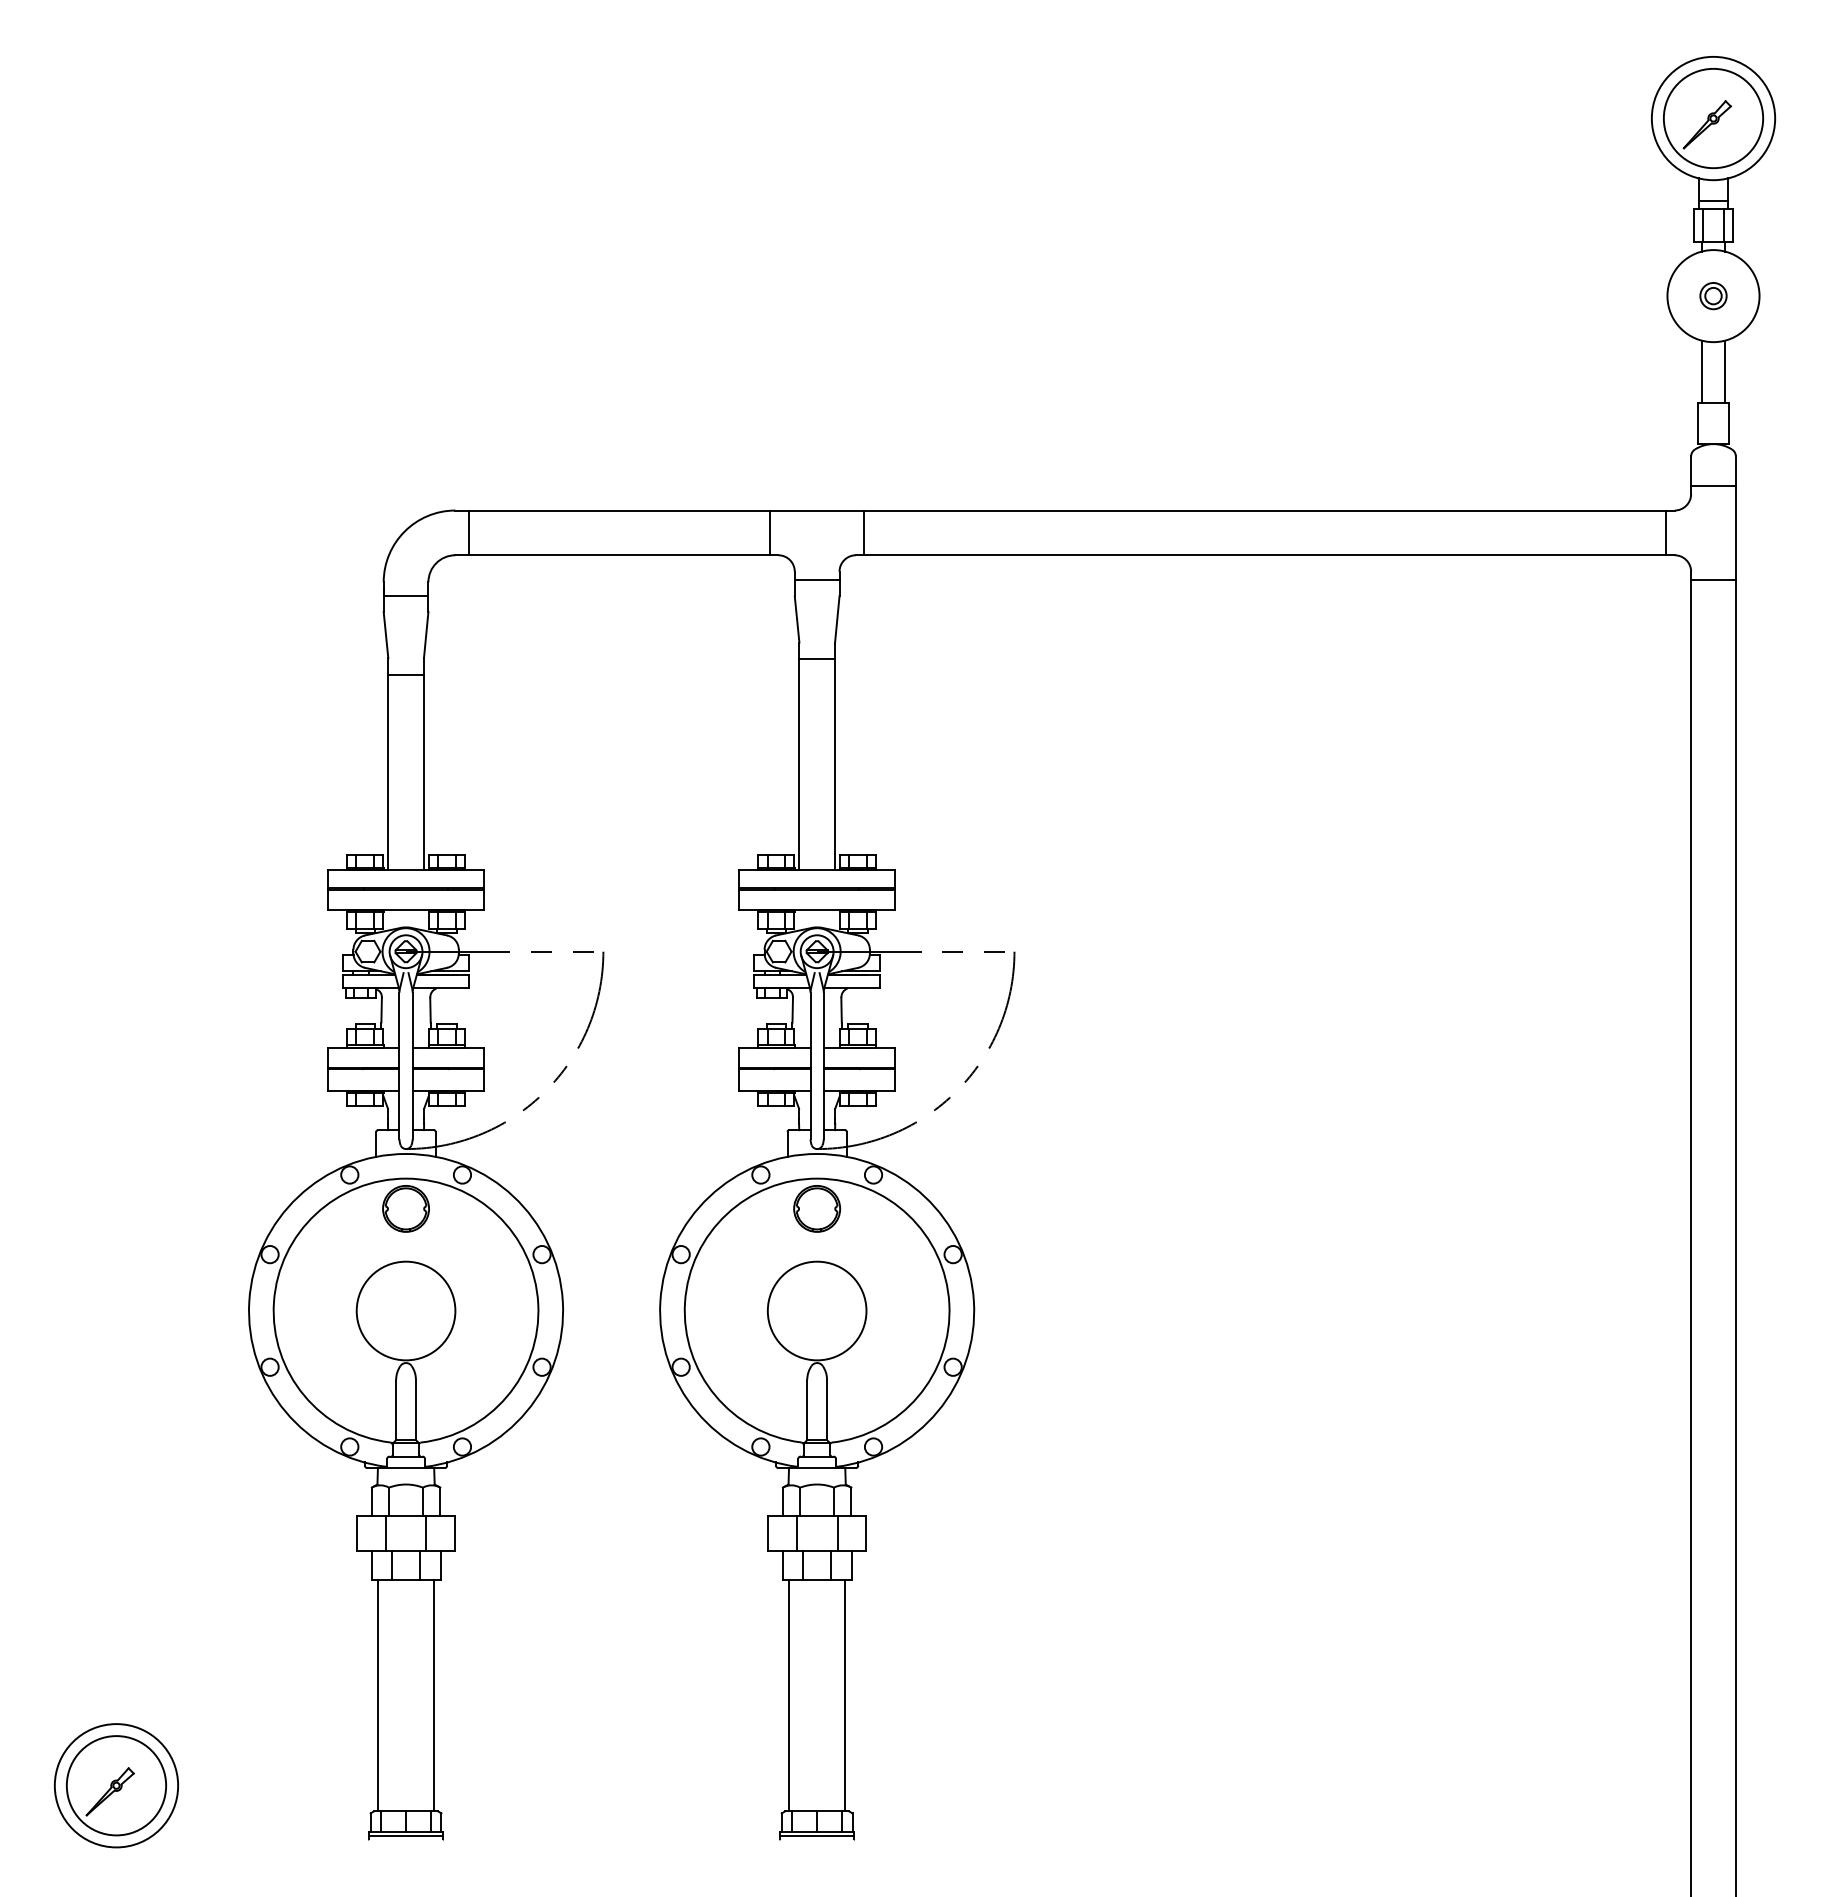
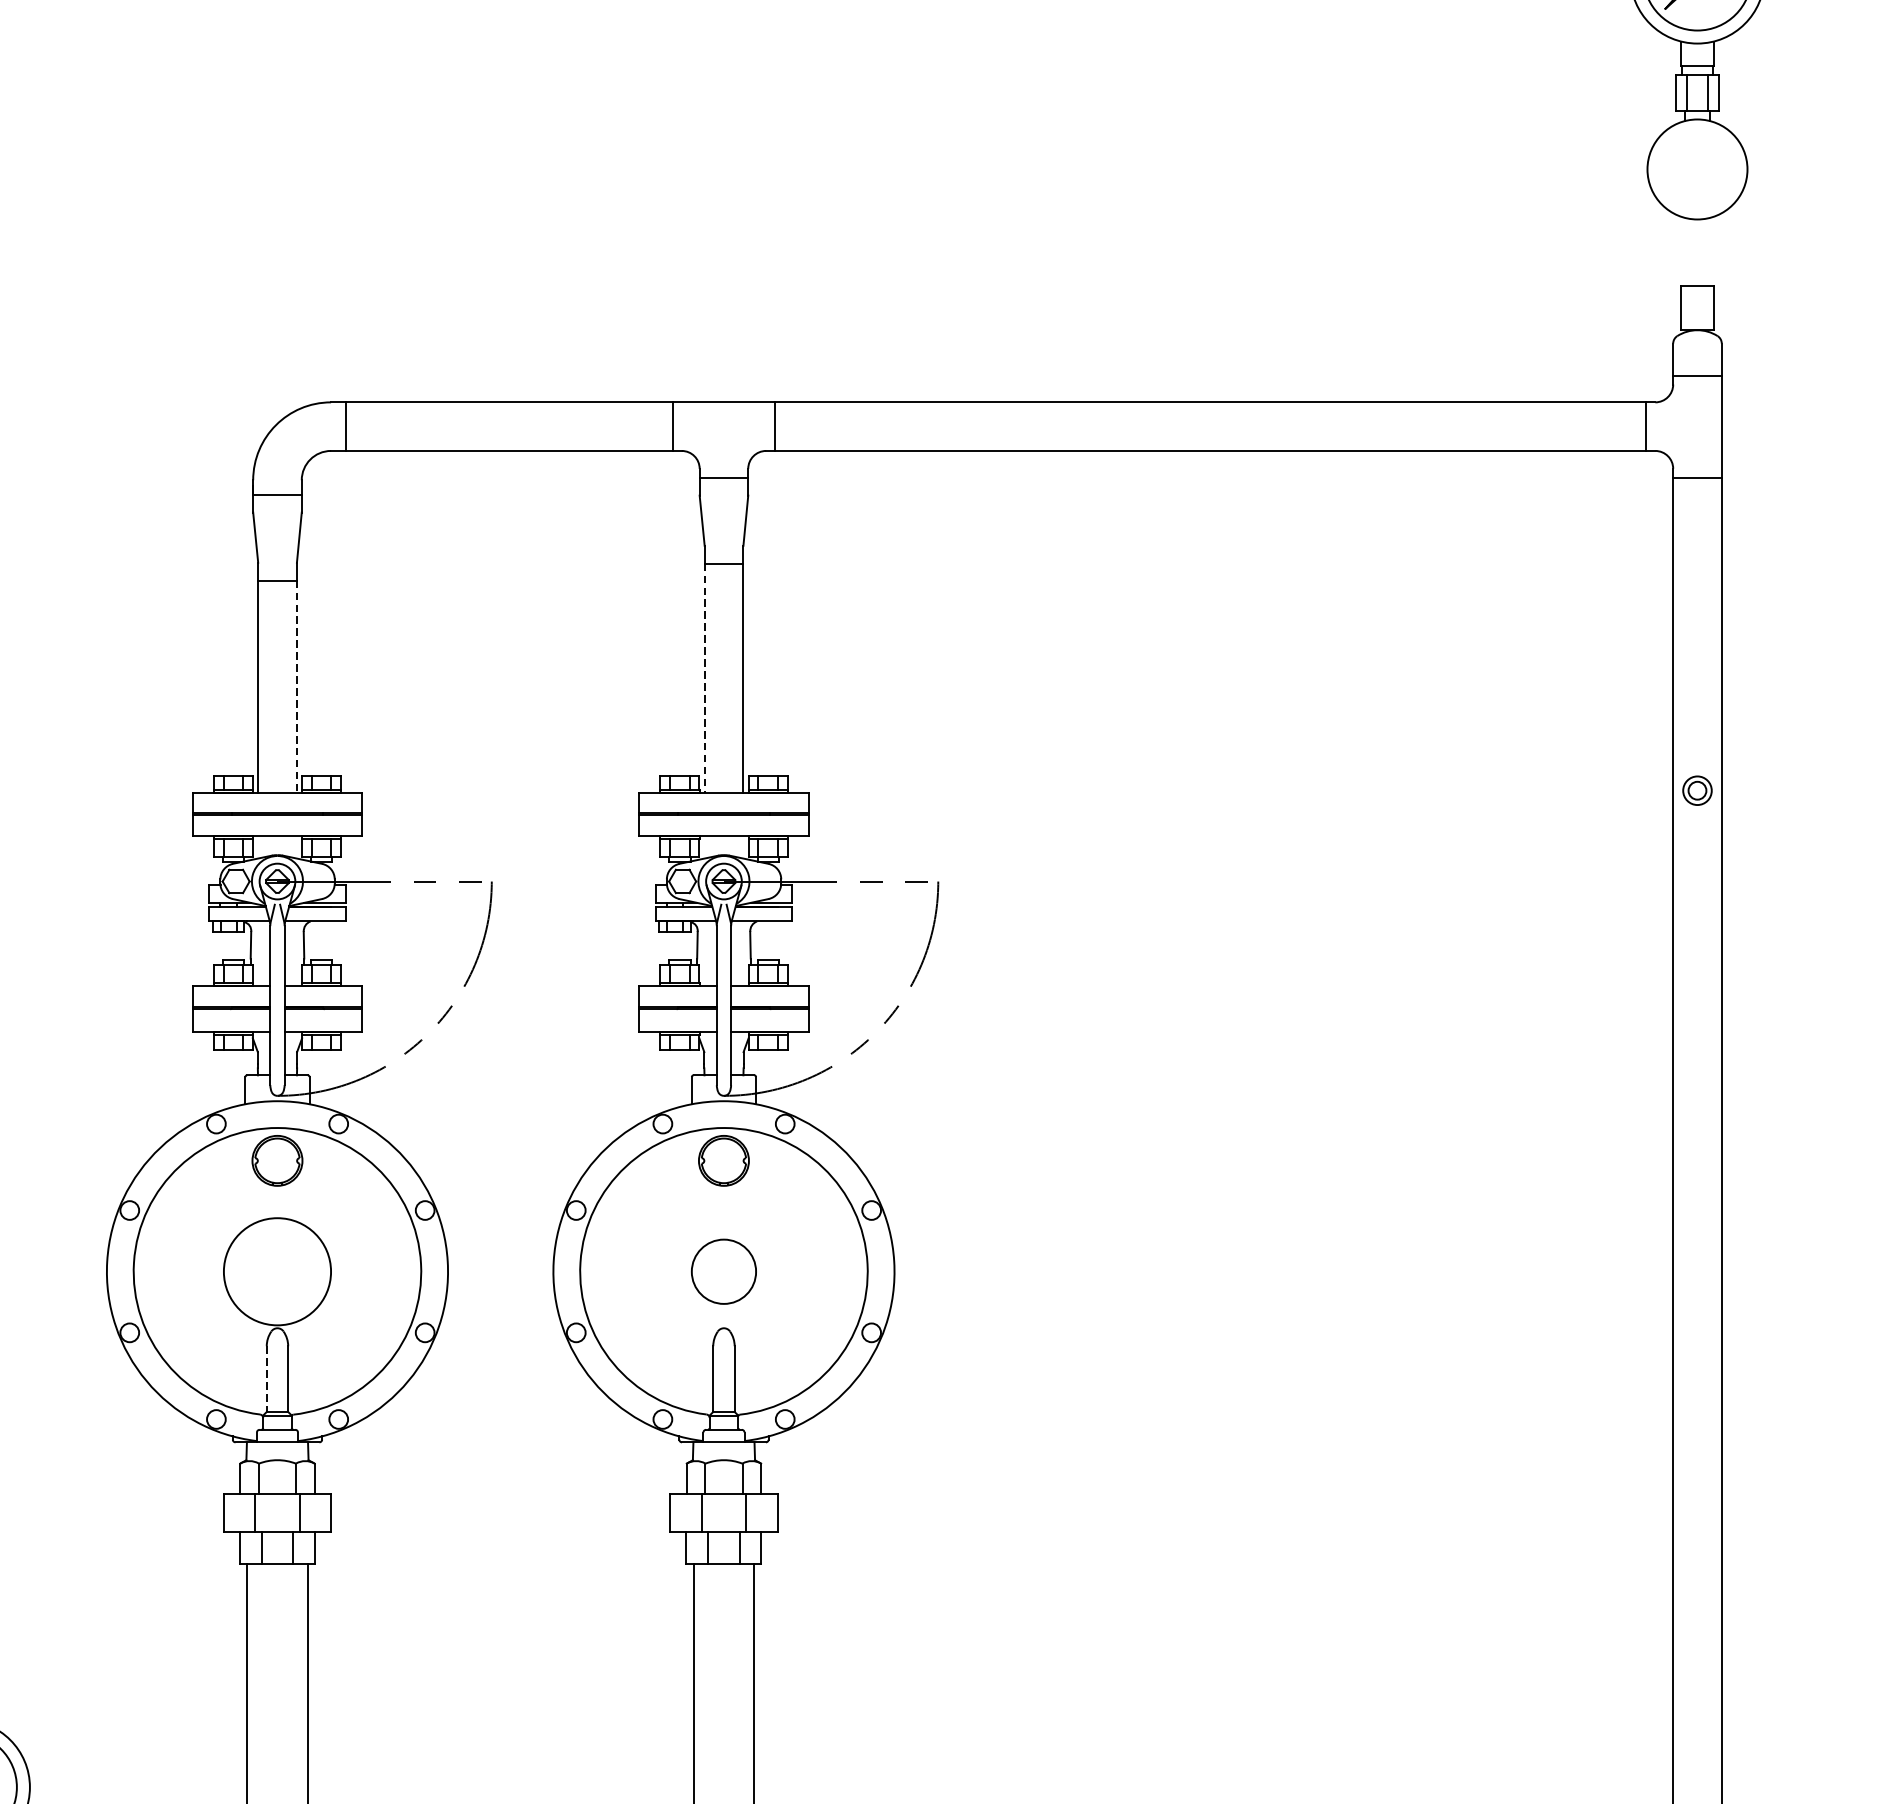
part: (1713, 296) -> (1697, 791), moved
line: (1702, 371) -> (1685, 251), removed
line: (1724, 371) -> (1709, 251), removed
line: (799, 764) -> (704, 678), solid -> dashed
line: (423, 772) -> (296, 686), solid -> dashed
circle: (816, 1310) -> (723, 1271), size x0.6
line: (396, 1410) -> (267, 1379), solid -> dashed

